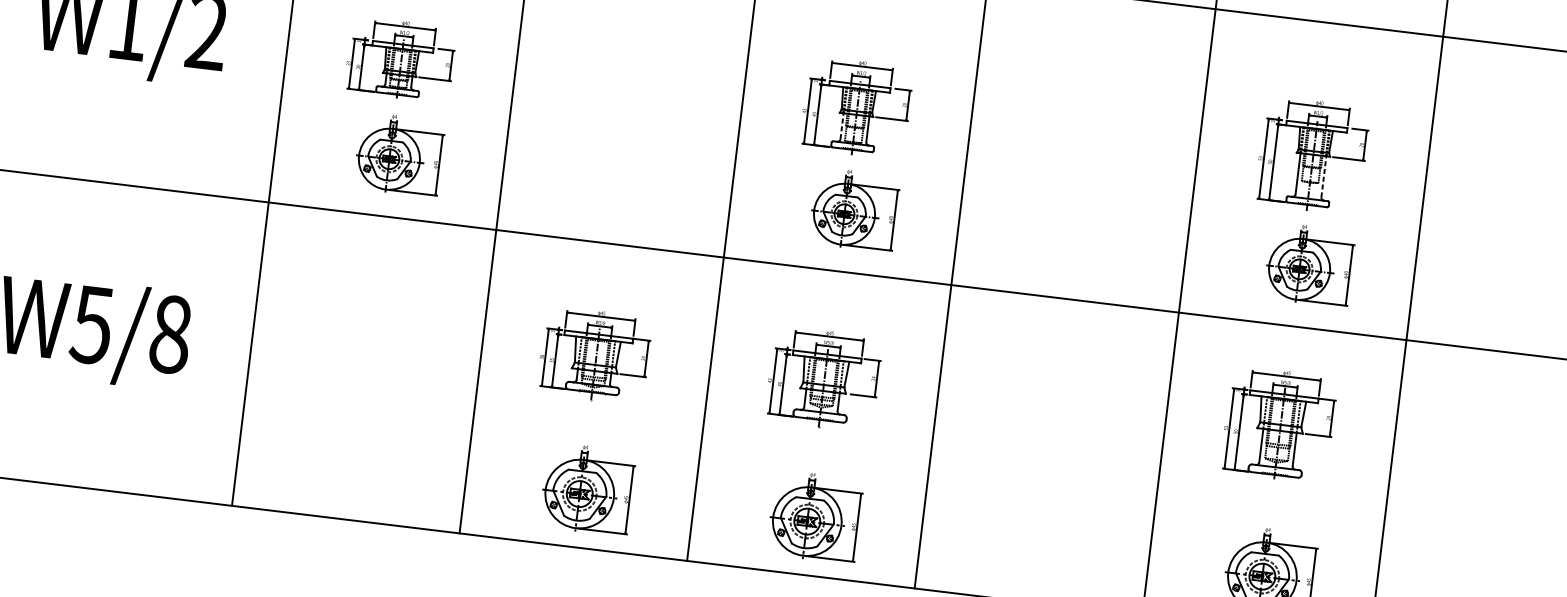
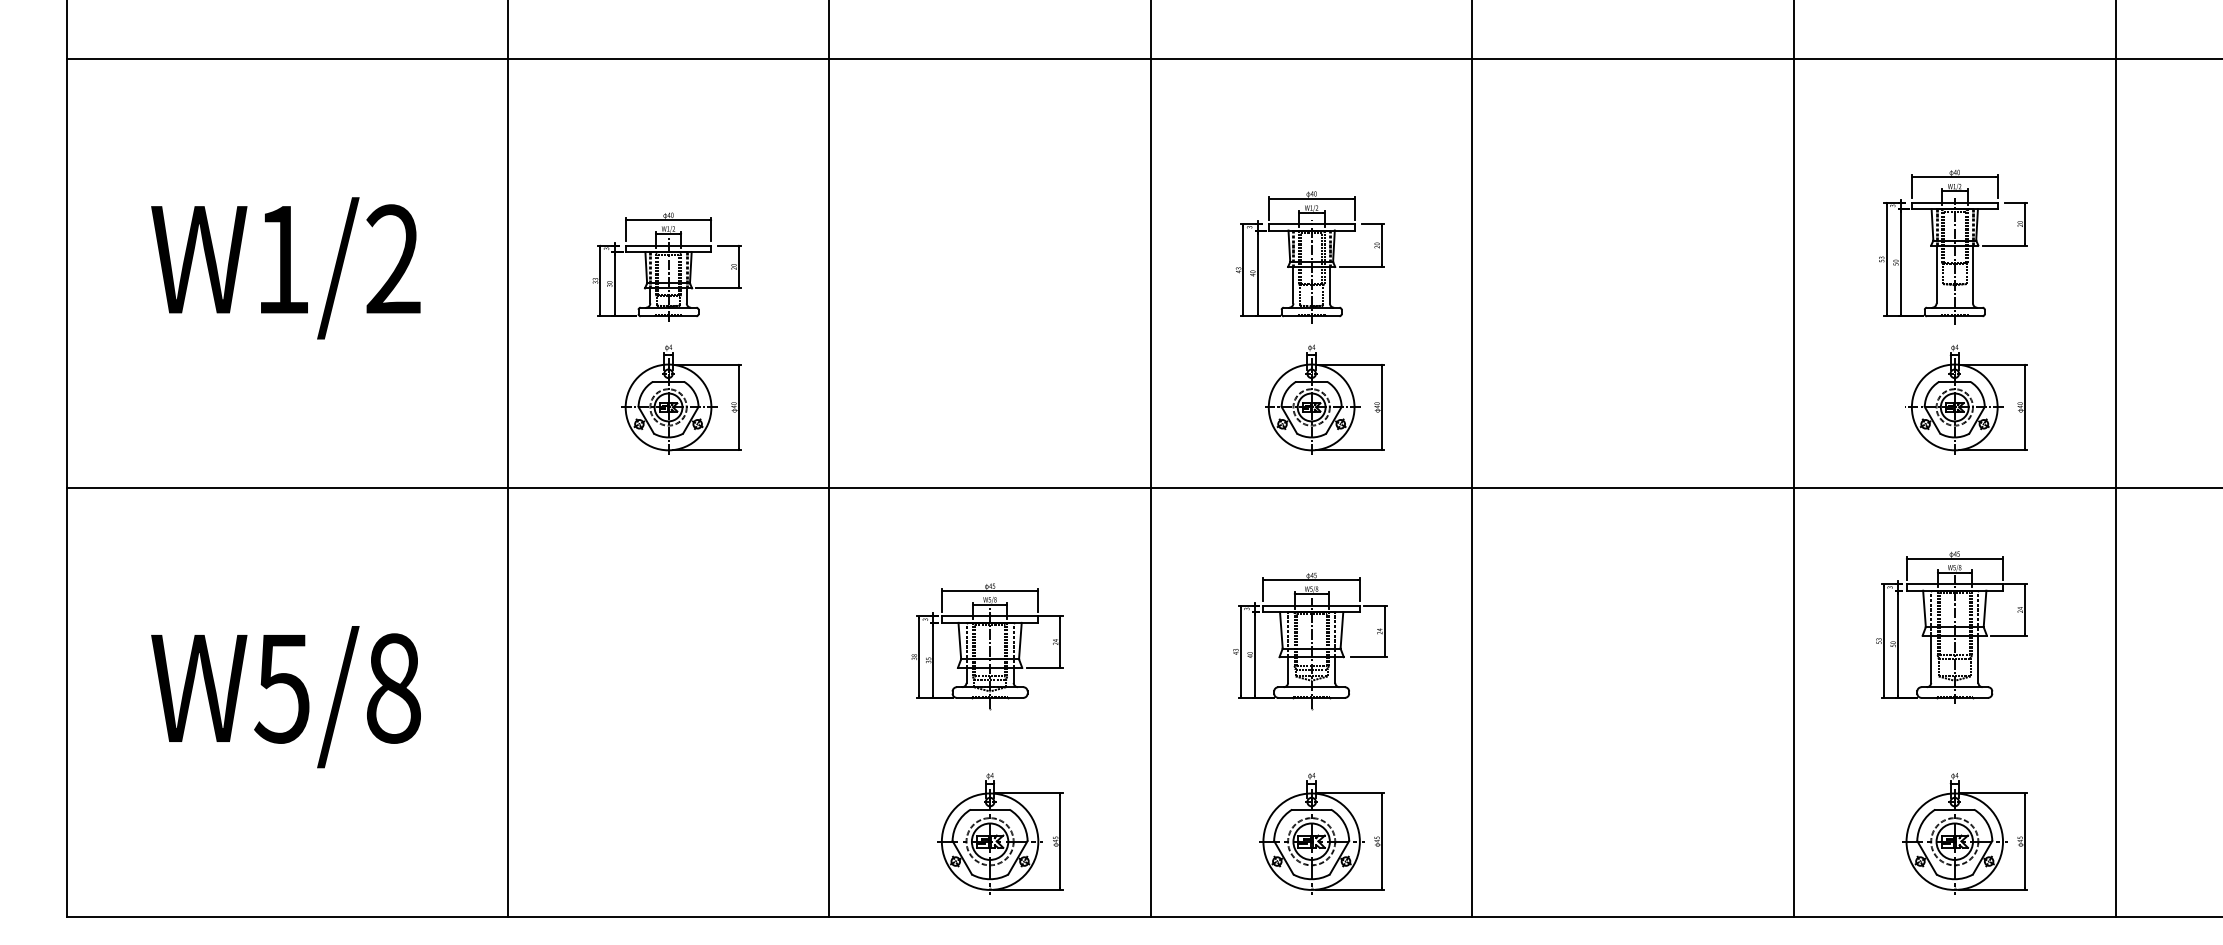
line: (842, 125) -> (1293, 284), dashed -> solid
line: (1324, 176) -> (1973, 274), dashed -> solid

